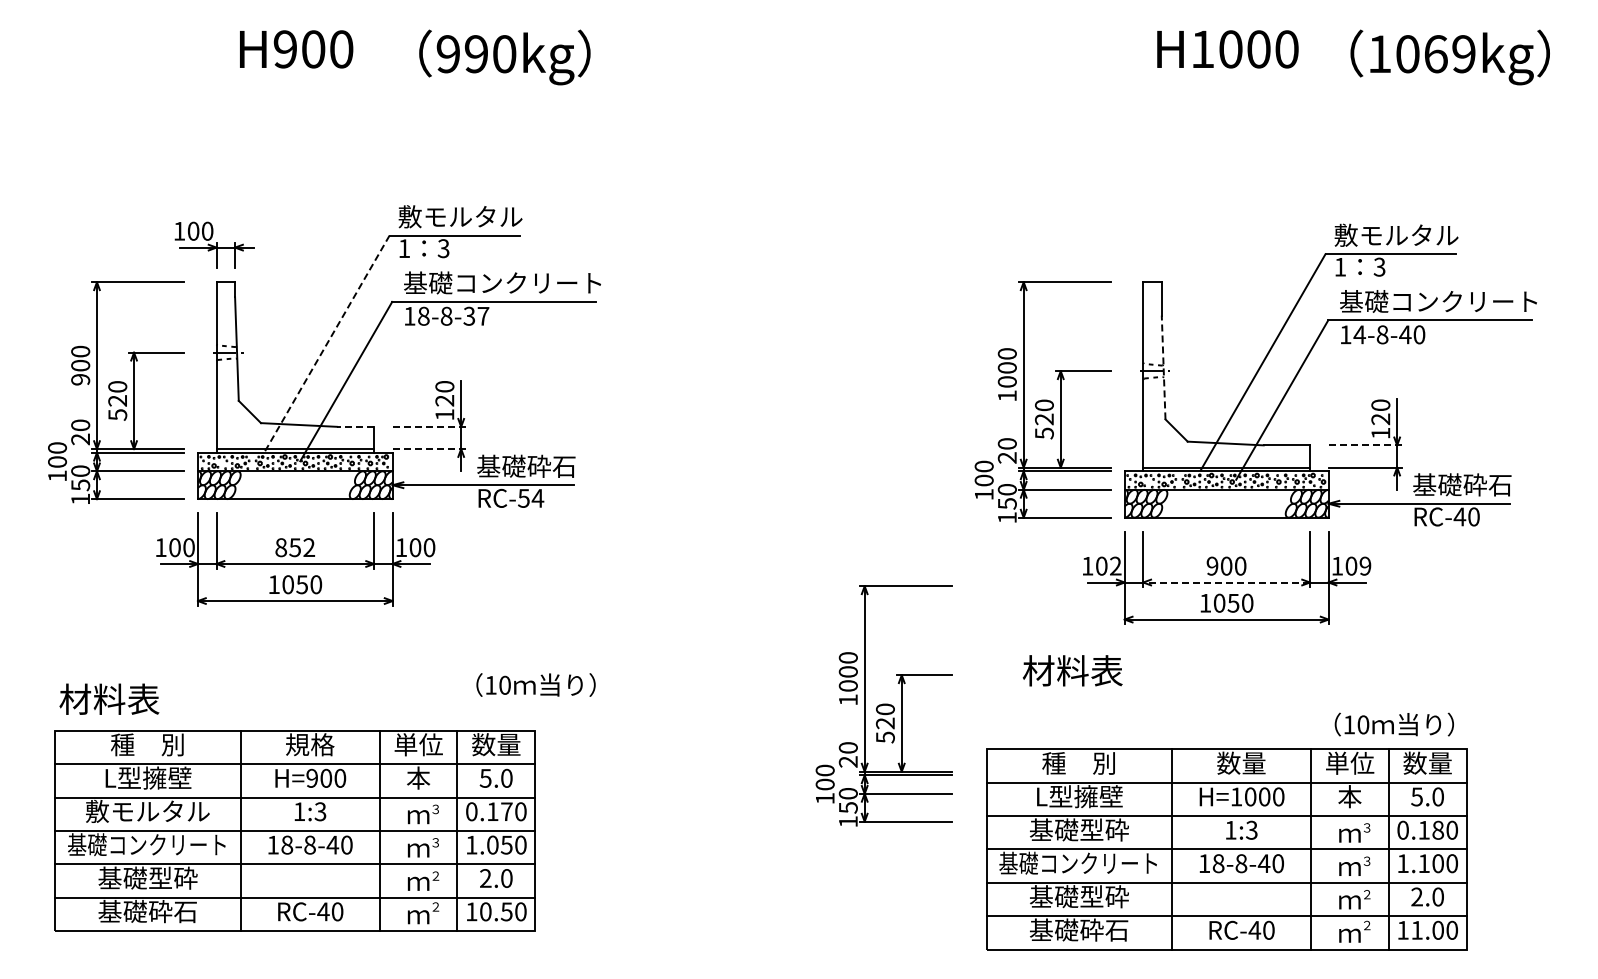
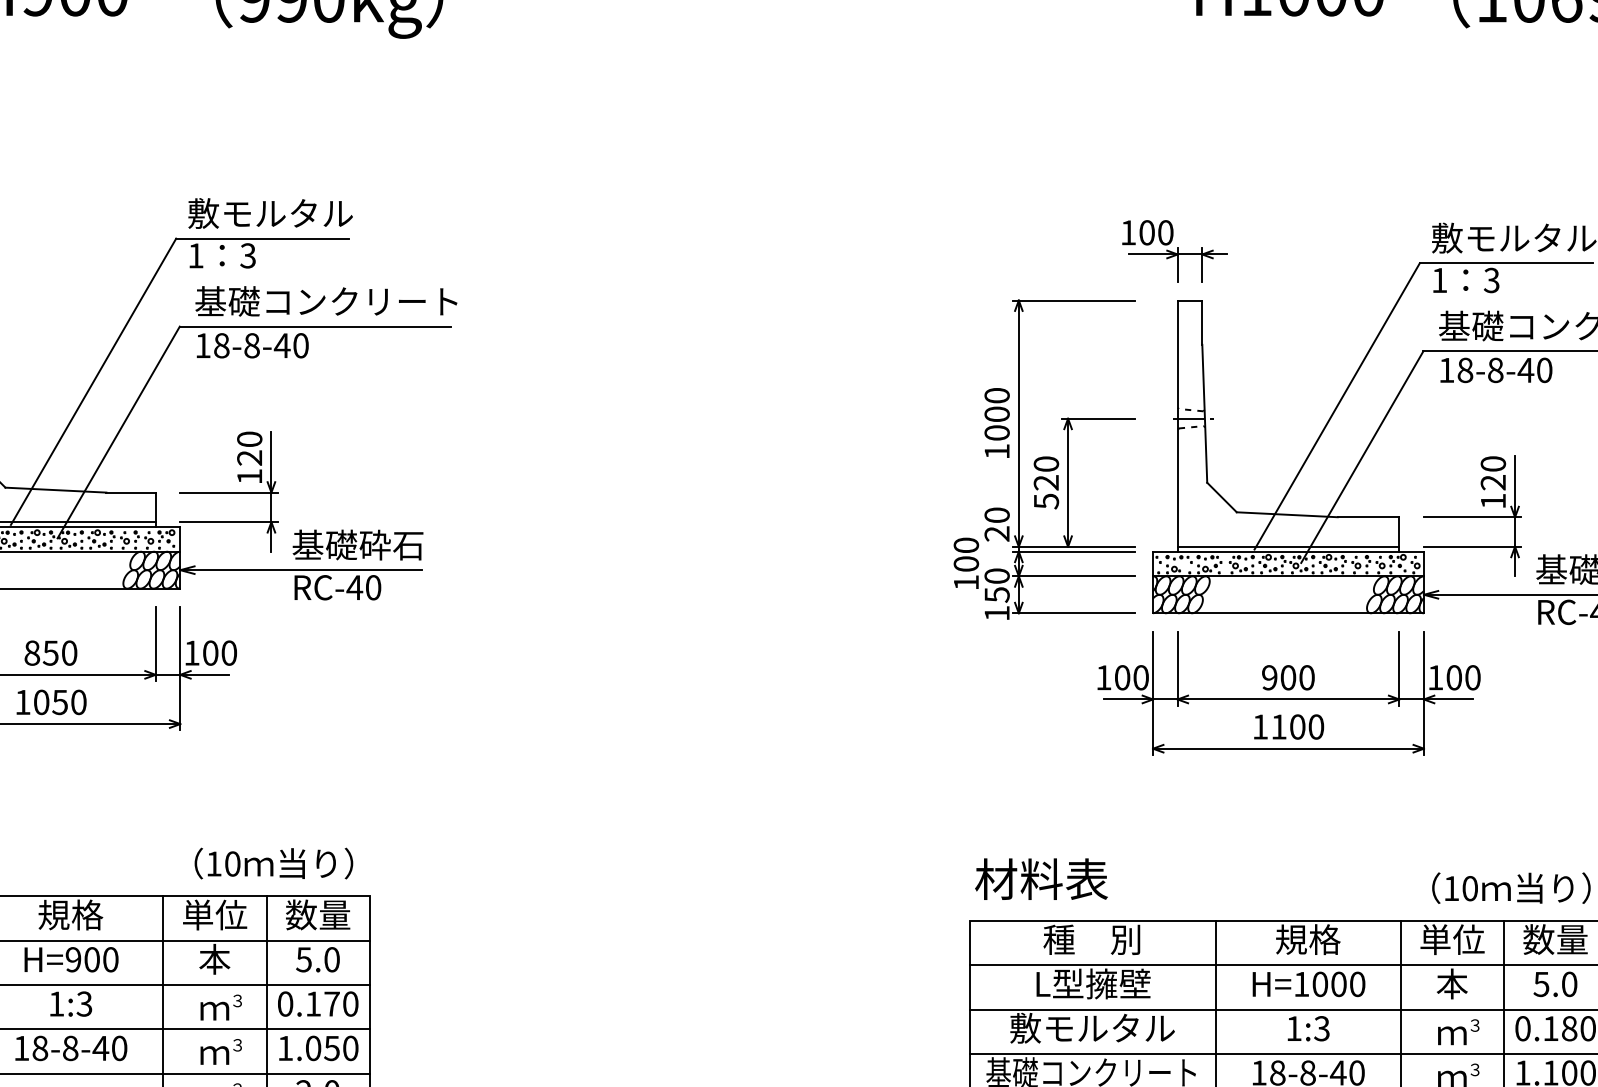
part: (1140, 244) -> (1174, 250), added
text: (476, 315) -> (291, 344), 18-8-37 -> 18-8-40
text: (1359, 334) -> (1465, 369), 14-8-40 -> 18-8-40
line: (327, 342) -> (93, 380), dashed -> solid
line: (1163, 367) -> (1204, 413), dashed -> solid
line: (355, 426) -> (130, 492), dashed -> solid
line: (429, 426) -> (229, 492), dashed -> solid
line: (1365, 445) -> (1472, 517), dashed -> solid
line: (429, 449) -> (229, 522), dashed -> solid
text: (530, 497) -> (363, 586), RC-54 -> RC-40
text: (309, 547) -> (69, 652), 852 -> 850
text: (1115, 565) -> (1140, 676), 102 -> 100
text: (1365, 565) -> (1472, 676), 109 -> 100
line: (1226, 582) -> (1288, 699), dashed -> solid
text: (1226, 602) -> (1288, 726), 1050 -> 1100
text: (1072, 670) -> (1041, 878), moved
text: (535, 684) -> (273, 862), moved
part: (883, 705) -> (832, 862), removed
text: (1241, 762) -> (1308, 938), 数量 -> 規格
text: (1079, 829) -> (1092, 1027), 基礎型砕 -> 敷モルタル

